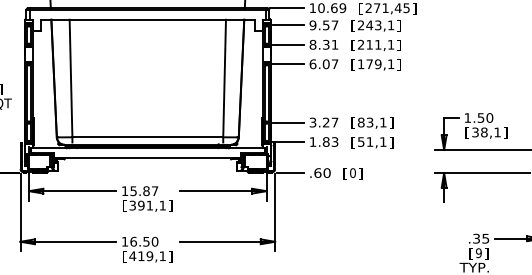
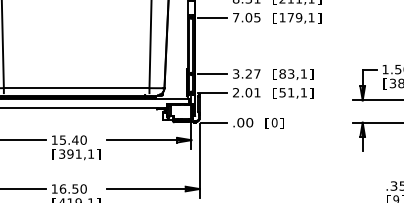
text: (323, 64) -> (246, 17), 6.07 -> 7.05
text: (323, 141) -> (246, 92), 1.83 -> 2.01
text: (317, 172) -> (240, 122), .60 -> .00
text: (150, 191) -> (79, 140), 15.87 -> 15.40

